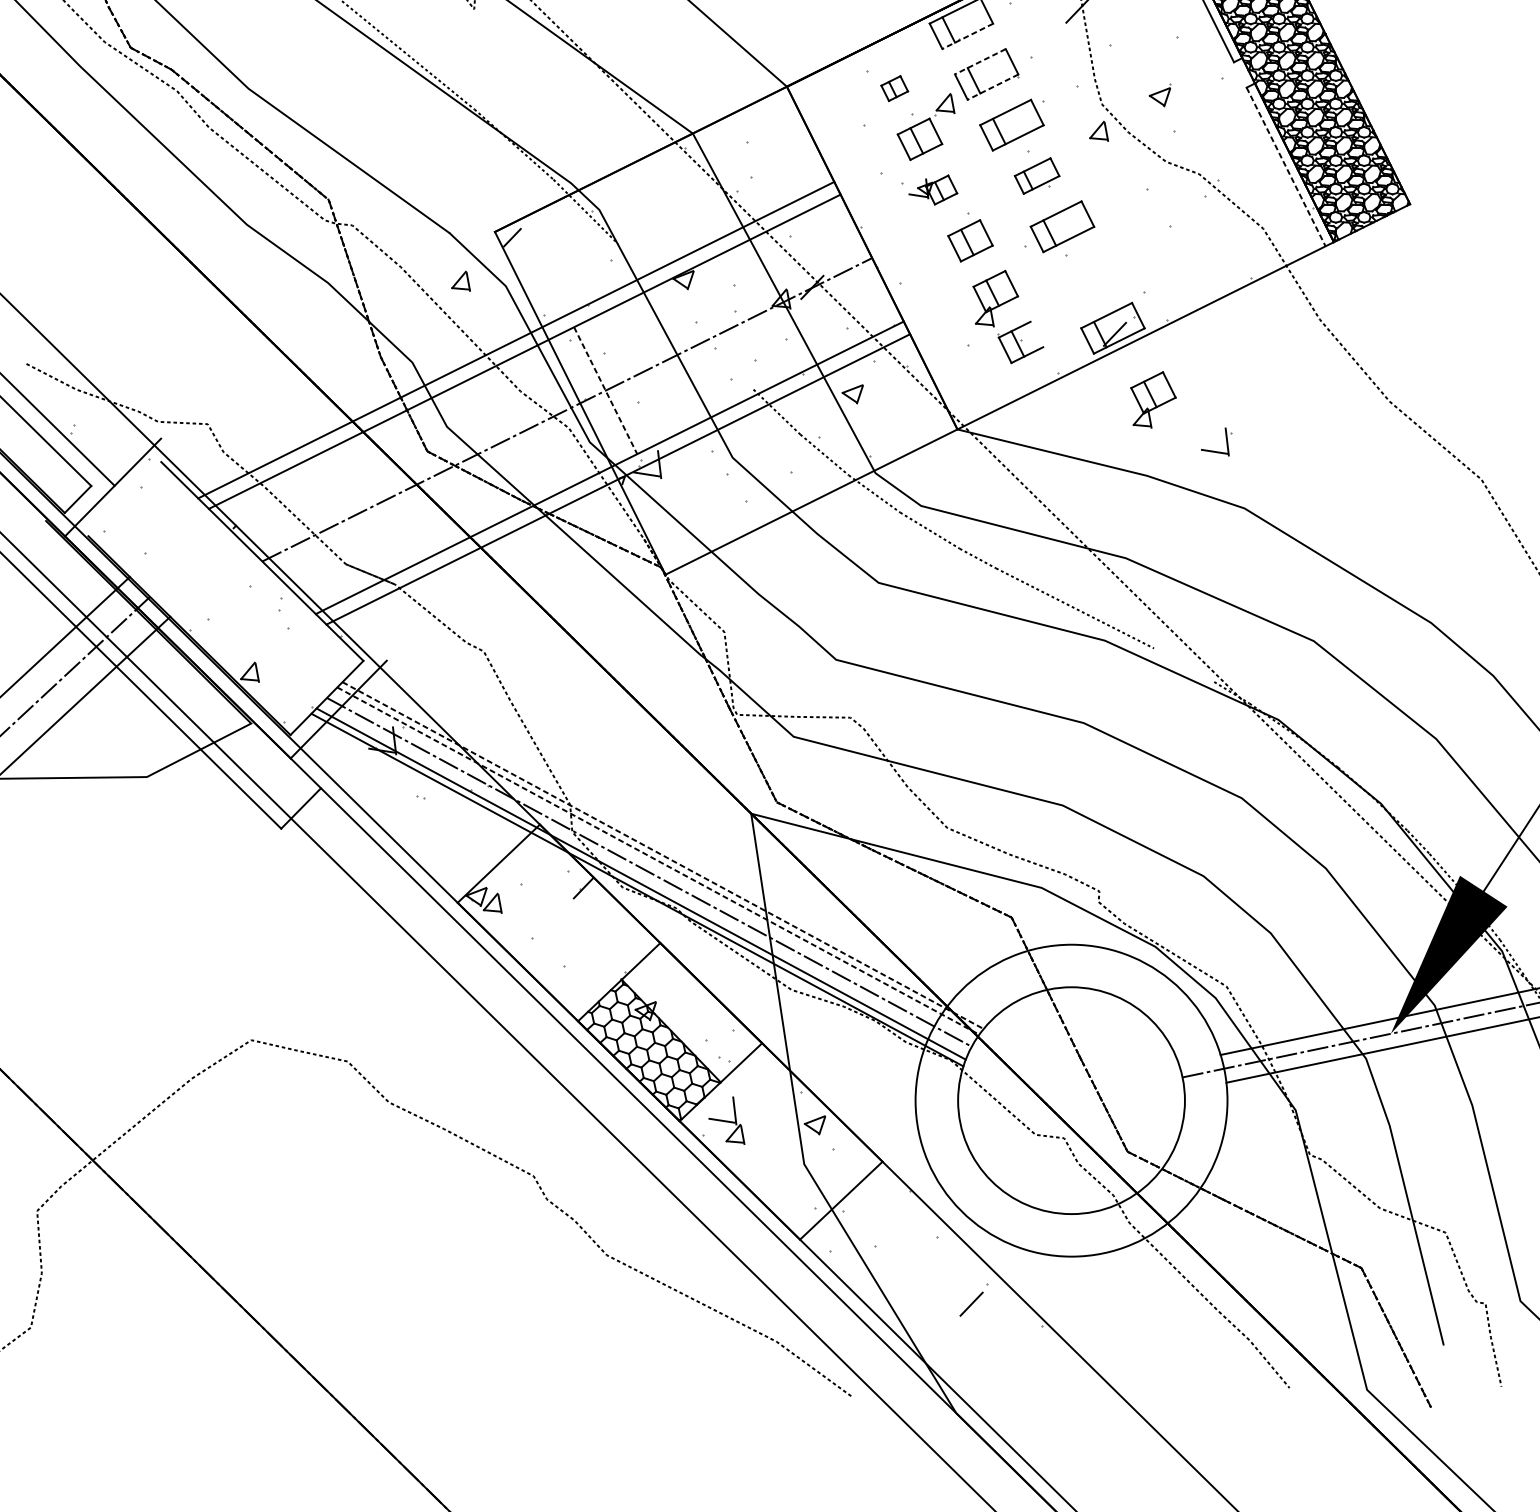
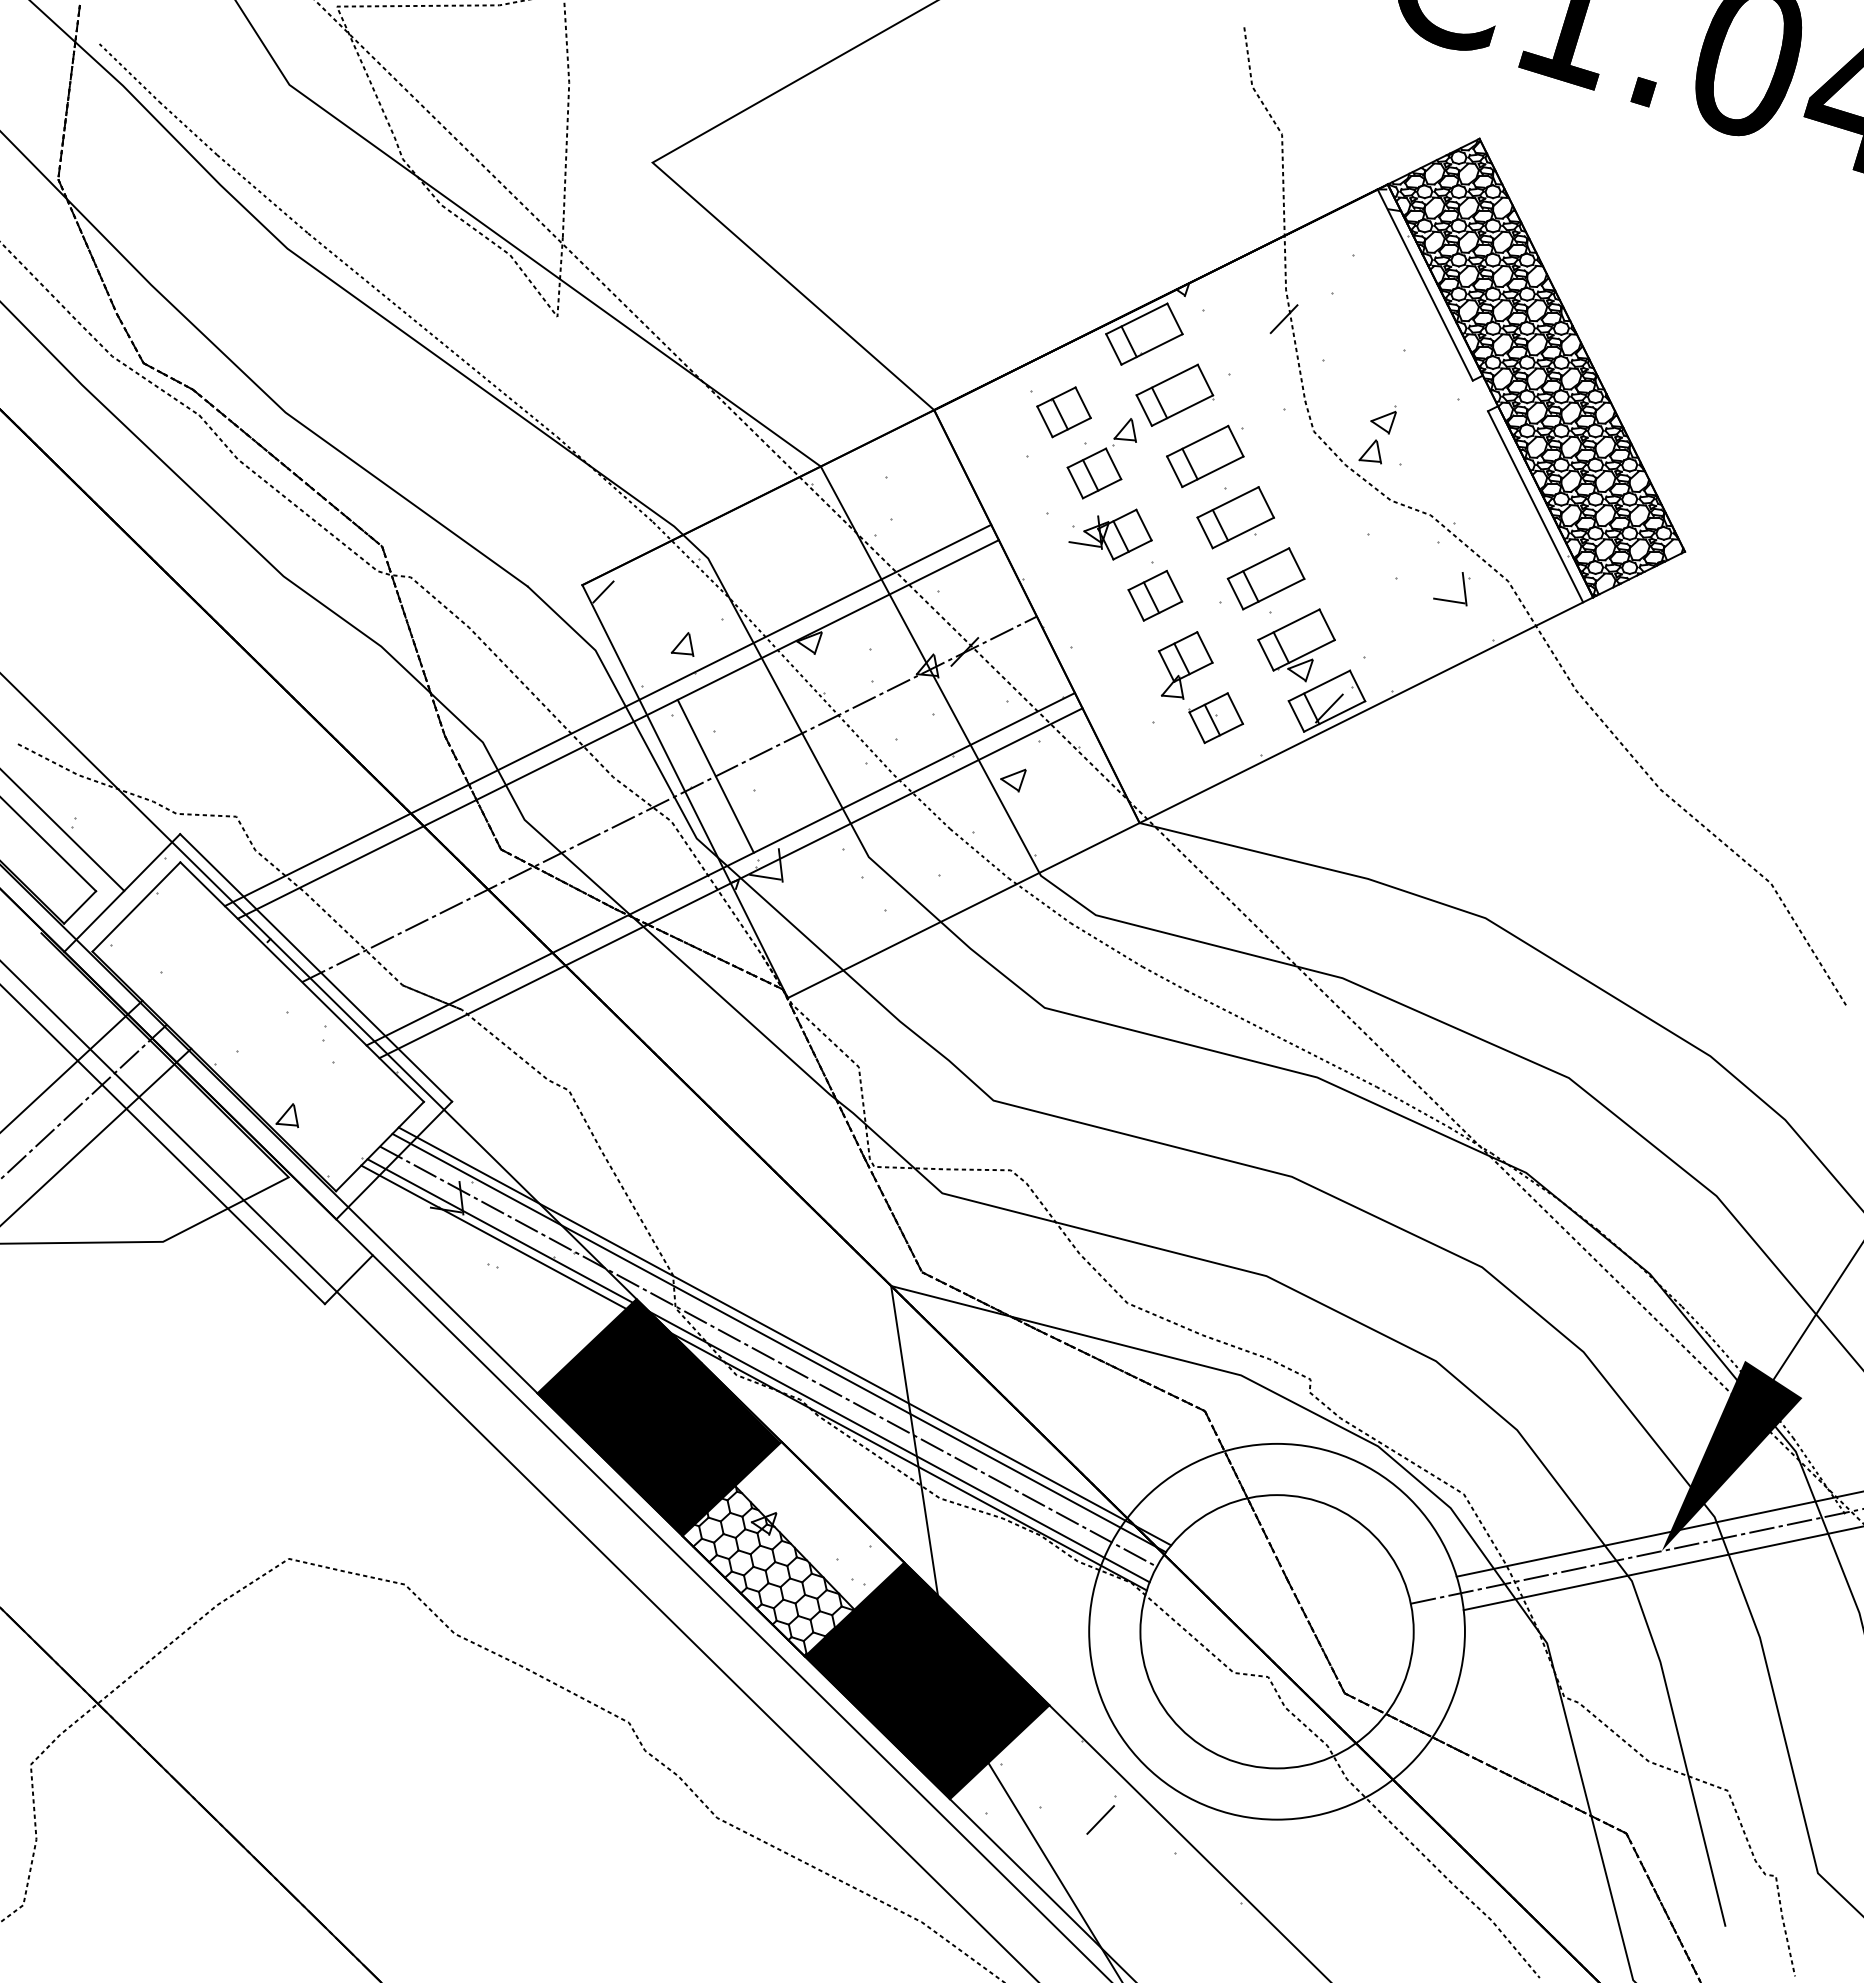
line: (967, 36) -> (1151, 349), dashed -> solid
line: (979, 62) -> (1166, 380), dashed -> solid
line: (993, 87) -> (1182, 410), dashed -> solid
part: (894, 88) -> (1063, 412), size x1.67
part: (1098, 131) -> (1369, 451), moved
line: (1286, 166) -> (1535, 506), dashed -> solid
part: (1037, 175) -> (1235, 517), size x1.43
part: (933, 189) -> (1110, 534), size x1.43
part: (461, 281) -> (682, 644), moved
part: (1087, 282) -> (1296, 645), added
line: (685, 316) -> (811, 686), added
line: (1036, 334) -> (1234, 708), added
line: (606, 390) -> (716, 776), dashed -> solid
part: (1153, 399) -> (1375, 787), removed
part: (1212, 450) -> (1447, 599), moved
line: (124, 498) -> (136, 906), added
line: (274, 549) -> (316, 967), added
line: (1183, 664) -> (1412, 1106), added
line: (663, 855) -> (785, 1336), dashed -> solid
line: (658, 861) -> (779, 1343), dashed -> solid
fill: (558, 922) -> (658, 1417), added
fill: (781, 1141) -> (927, 1680), added
line: (971, 1303) -> (1100, 1819), moved

